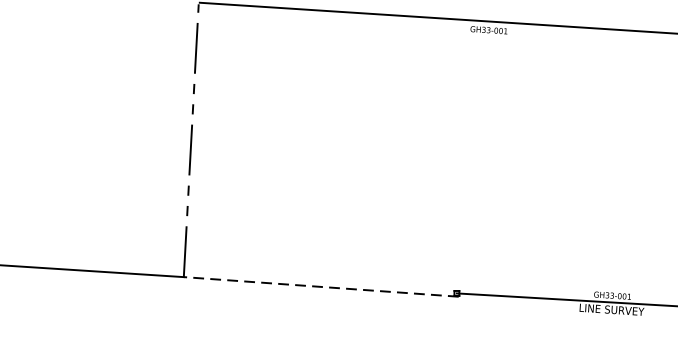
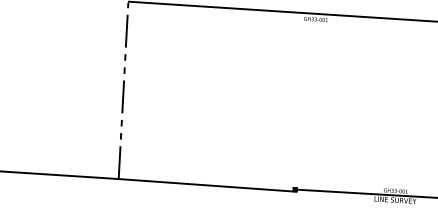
line: (321, 287) -> (207, 185), dashed -> solid

